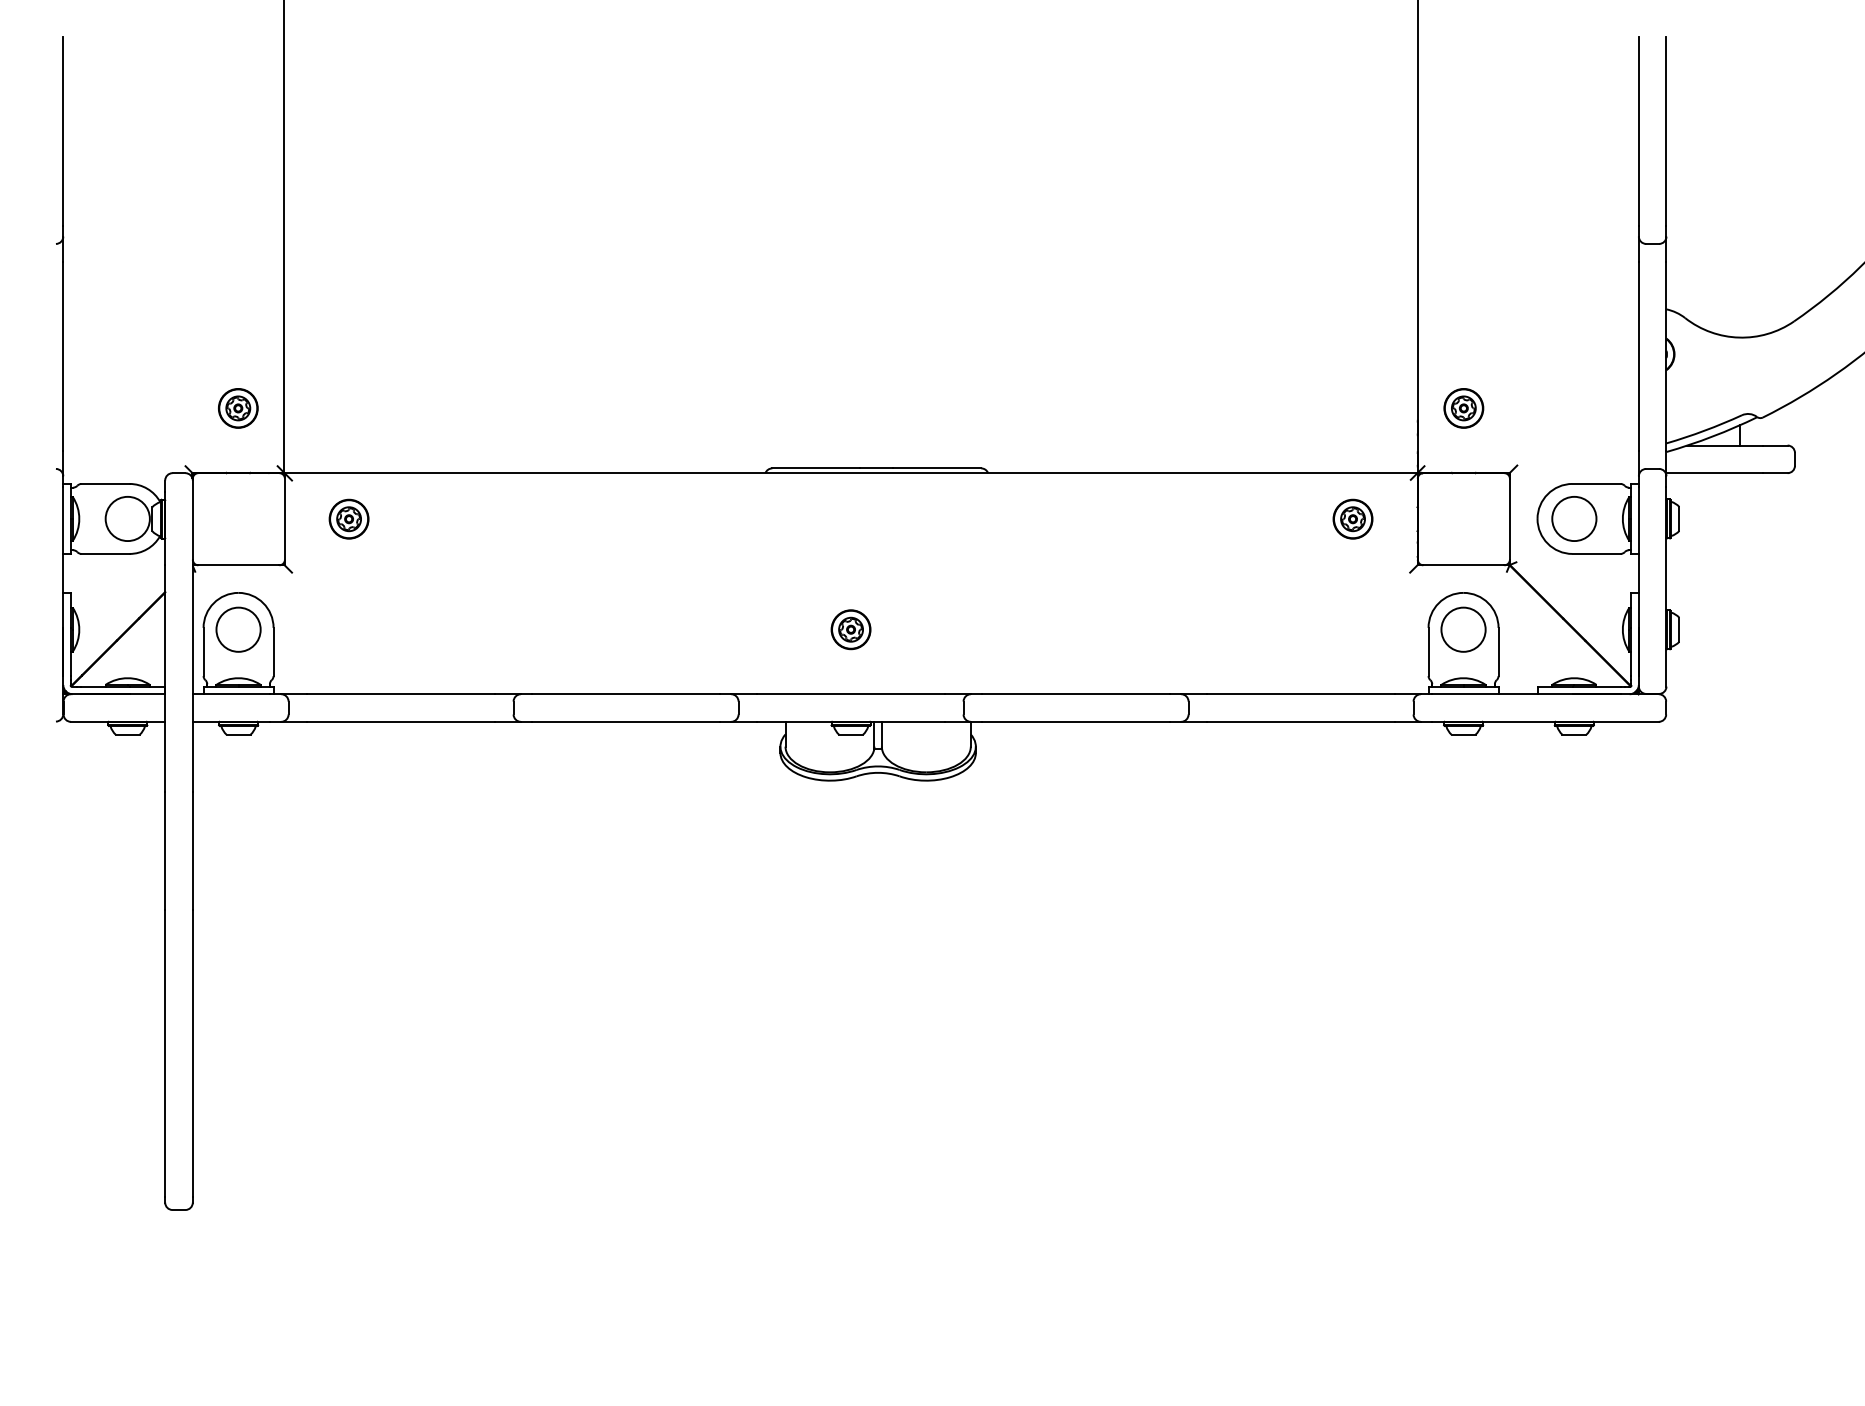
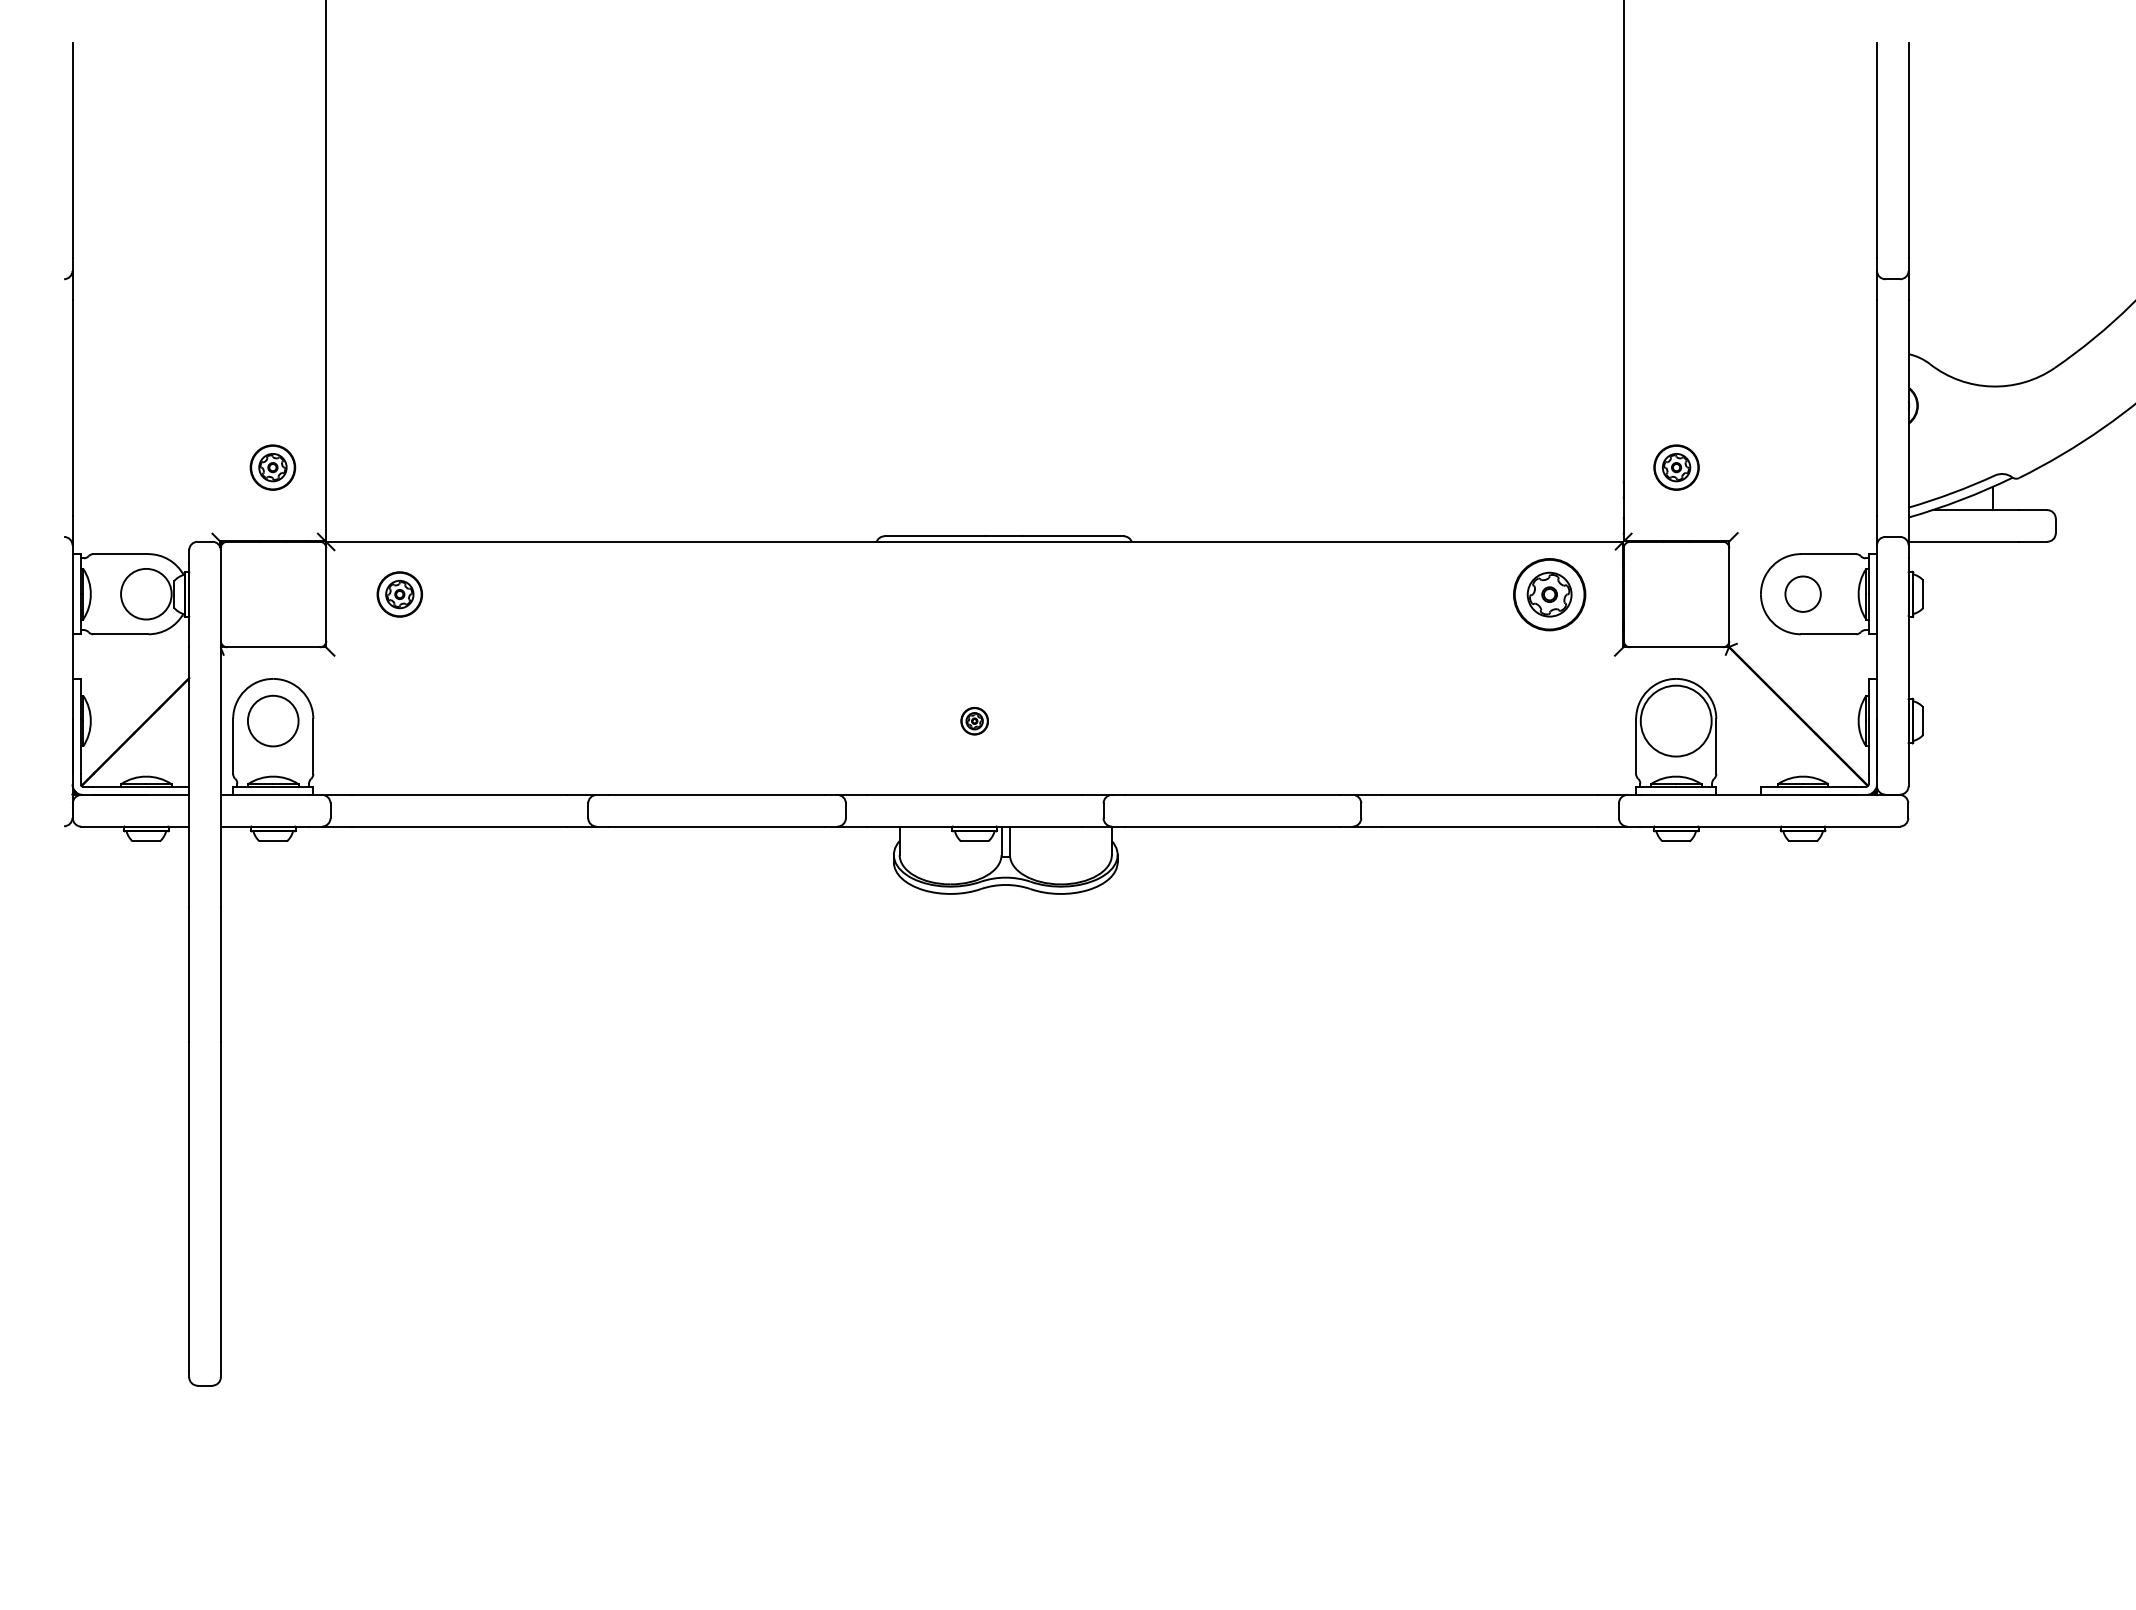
part: (1352, 518) -> (1549, 593), size x1.6
circle: (1574, 518) -> (1803, 593), size x0.7
part: (850, 629) -> (974, 720), size x0.6
circle: (1463, 629) -> (1676, 720), size x1.4

